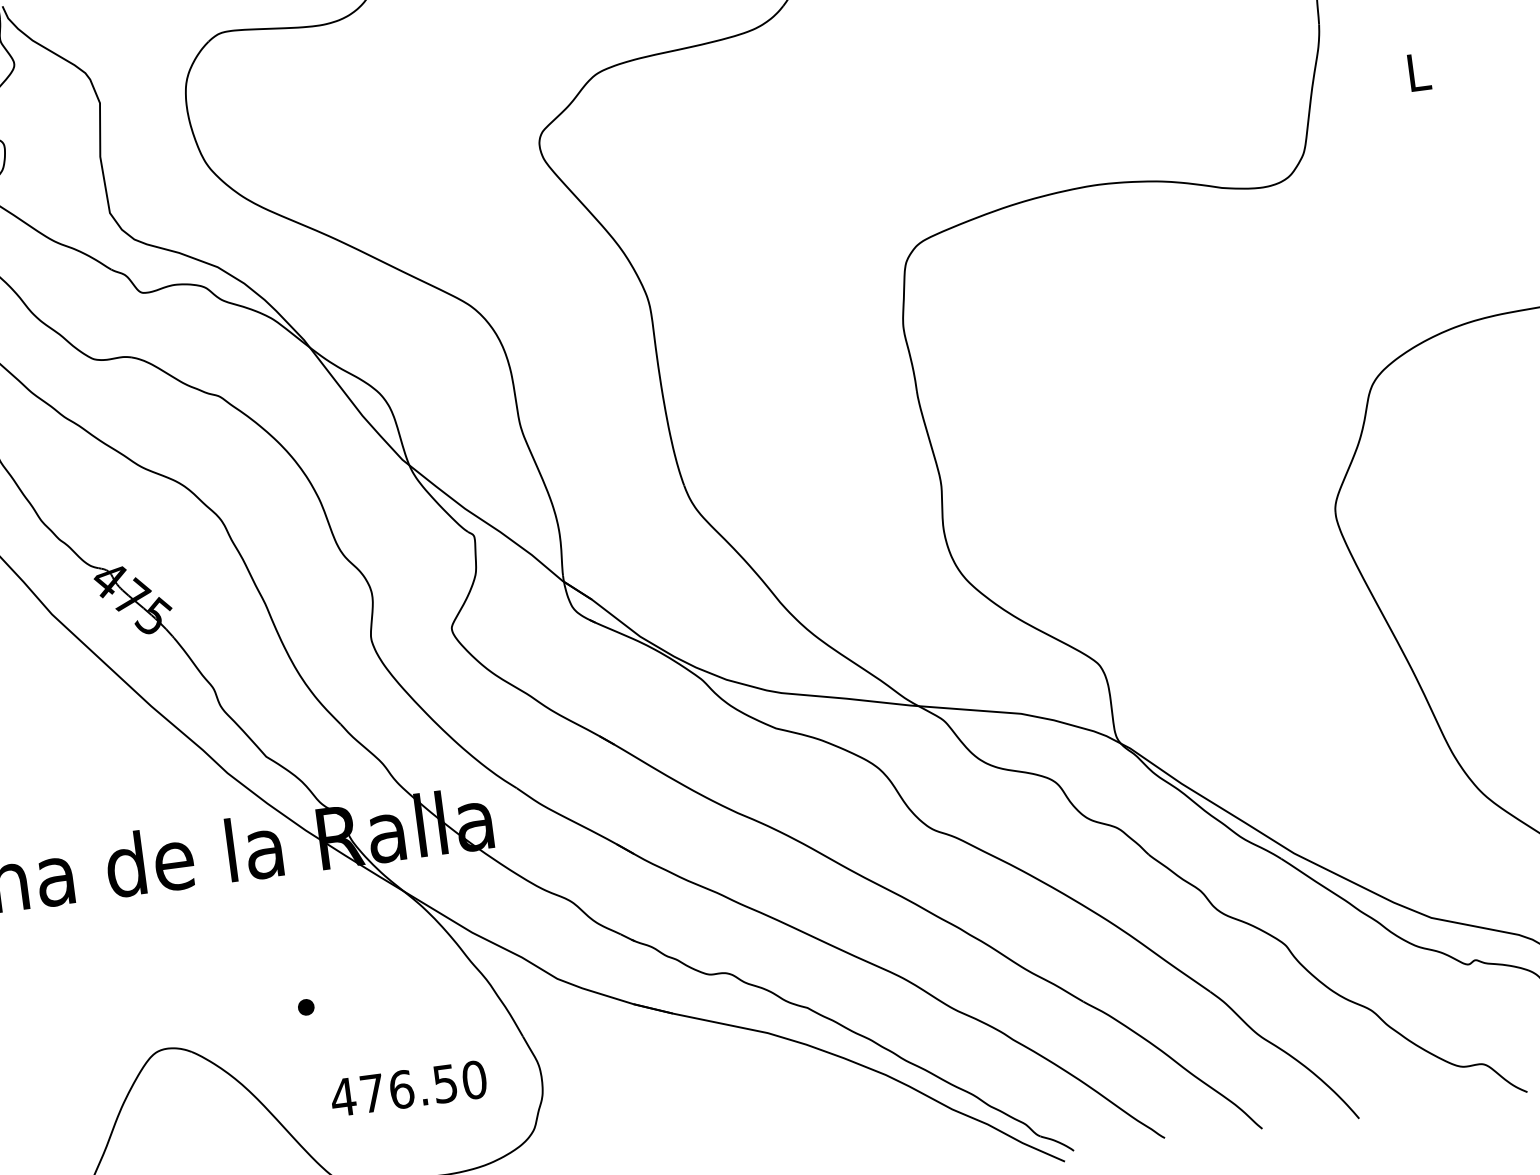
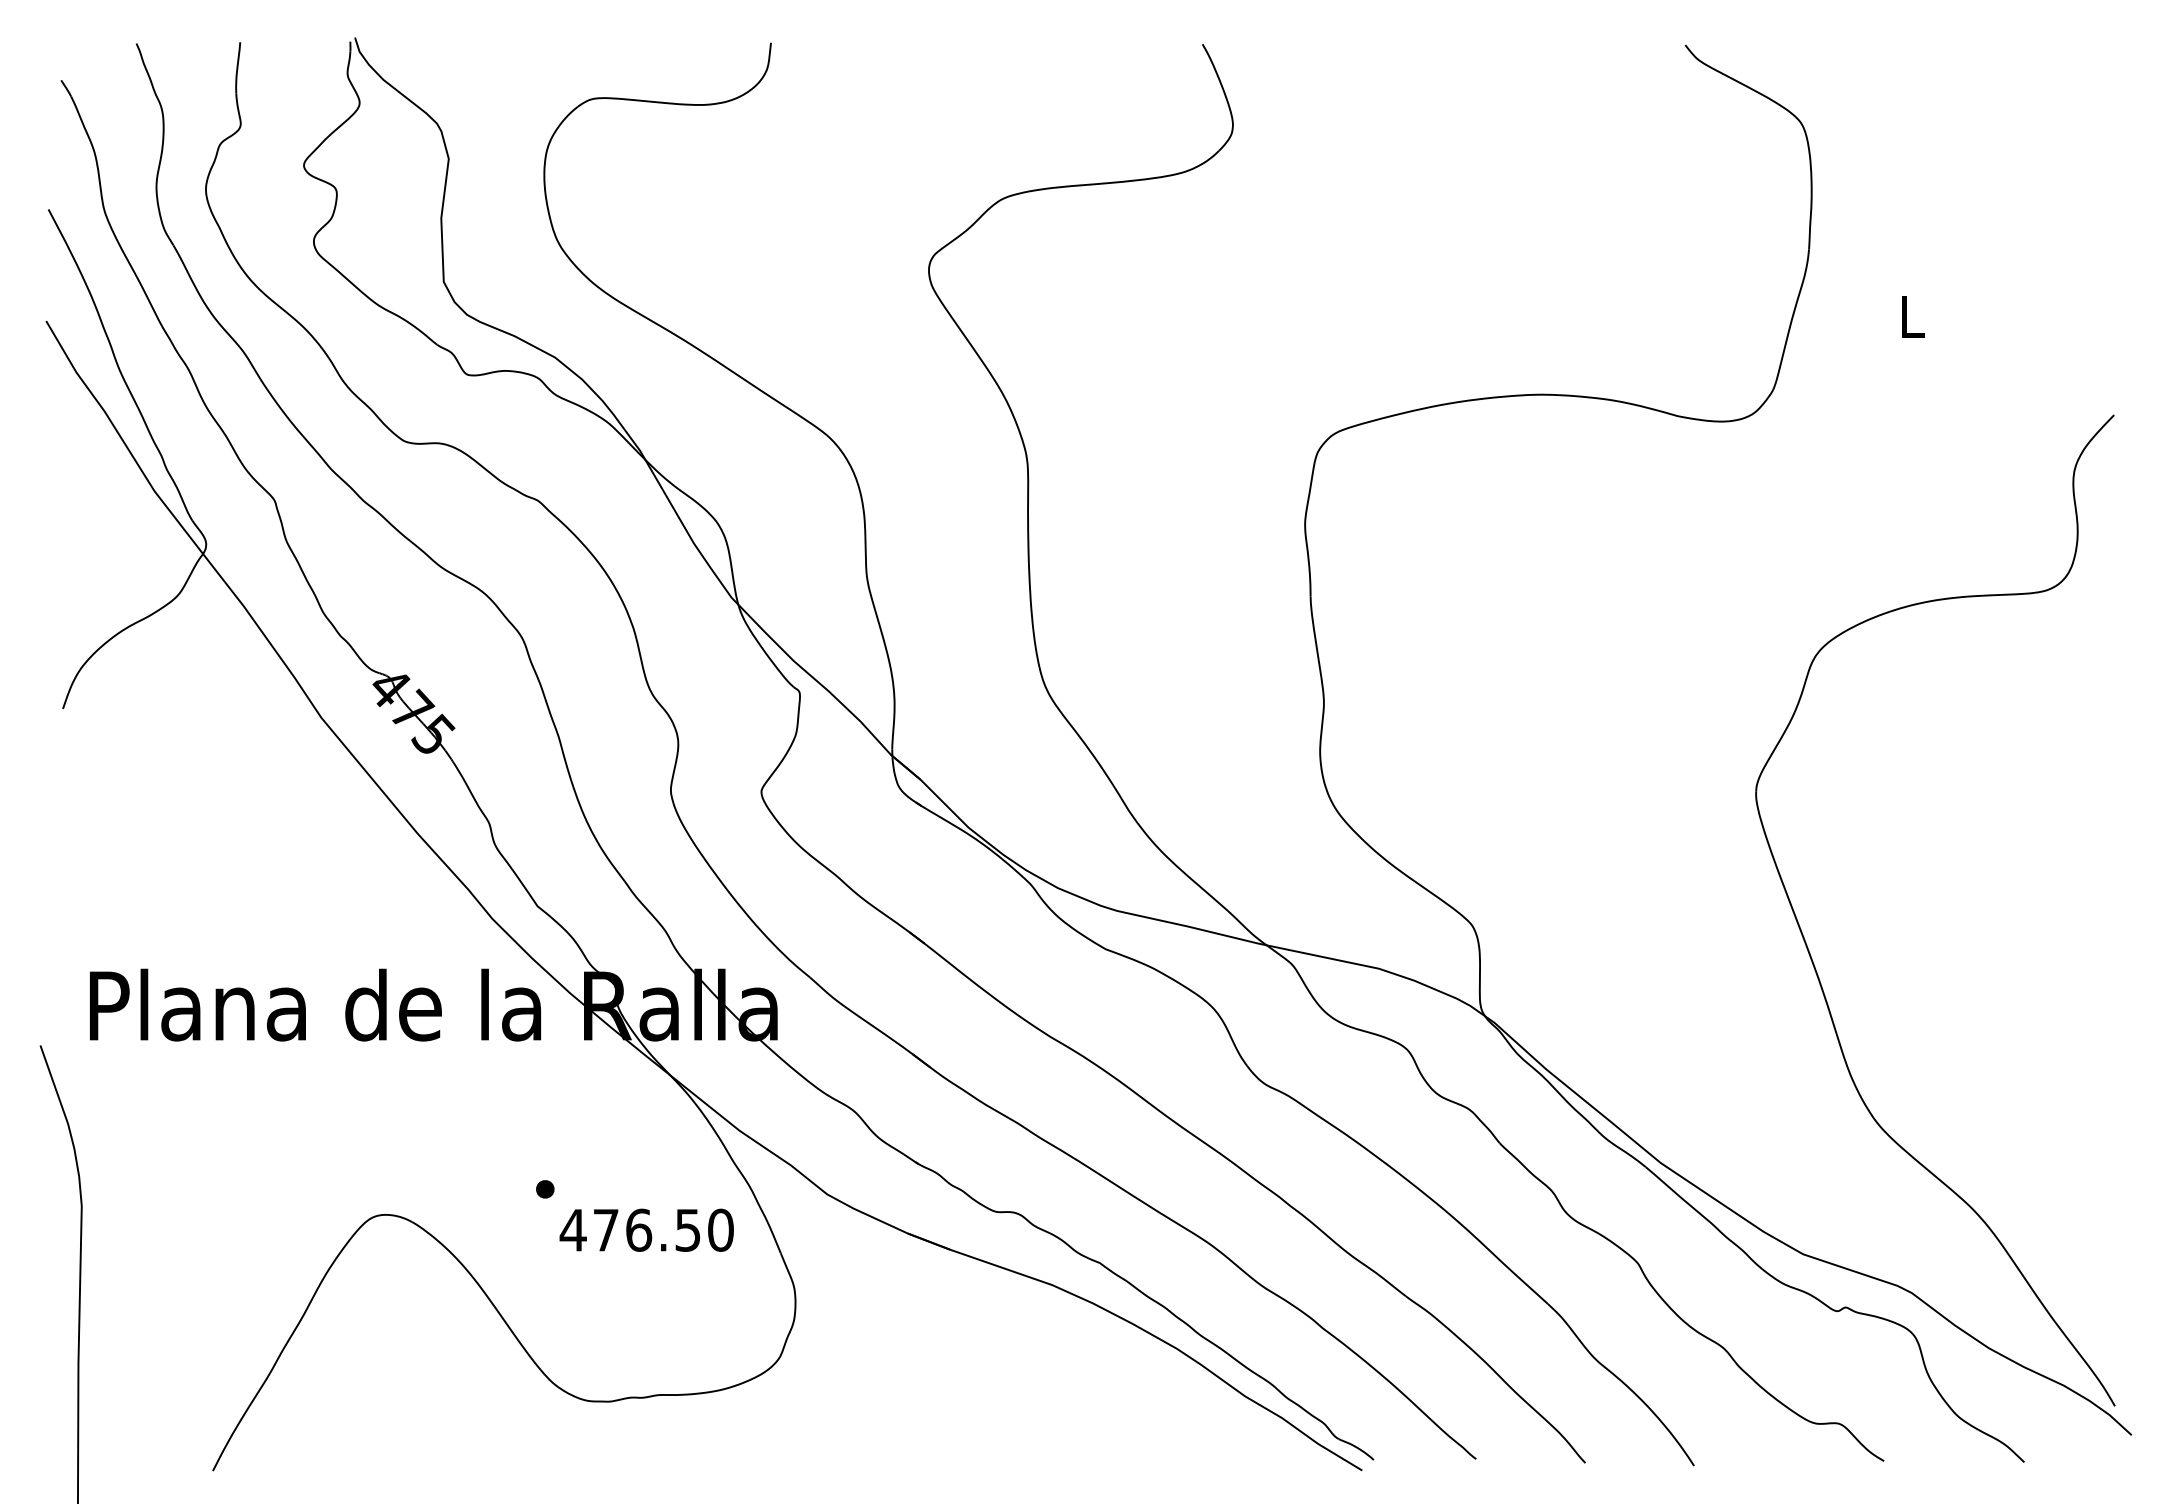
text: (408, 1088) -> (646, 1229), moved

